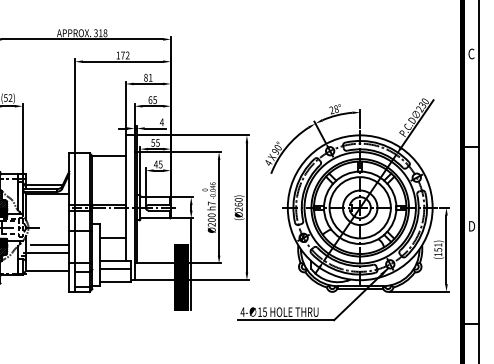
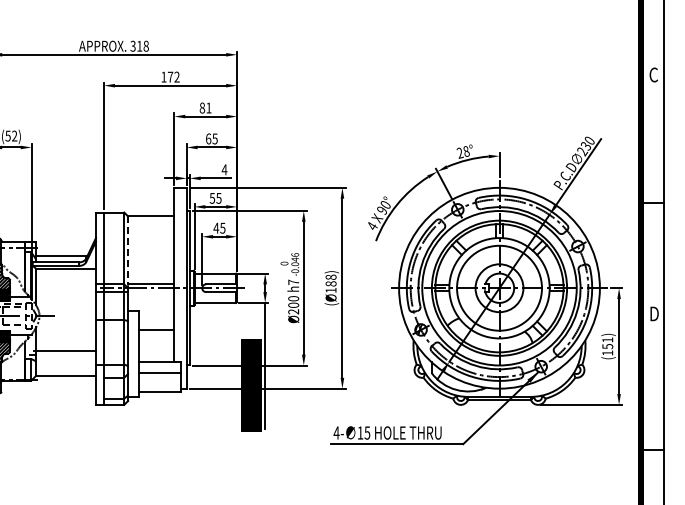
line: (92, 180) -> (128, 250), solid -> dashed
text: (238, 204) -> (330, 283), (Ø260) -> (Ø188)
line: (50, 245) -> (69, 340), removed

